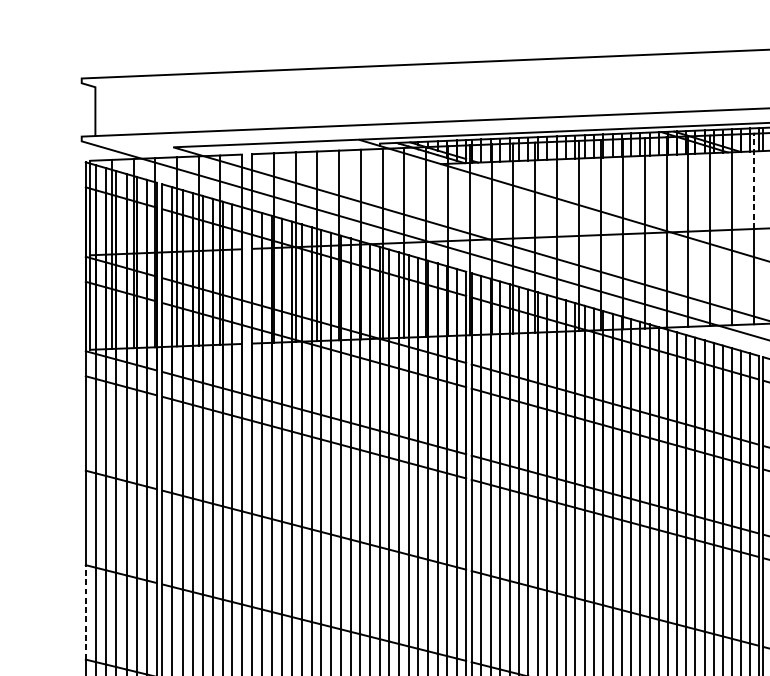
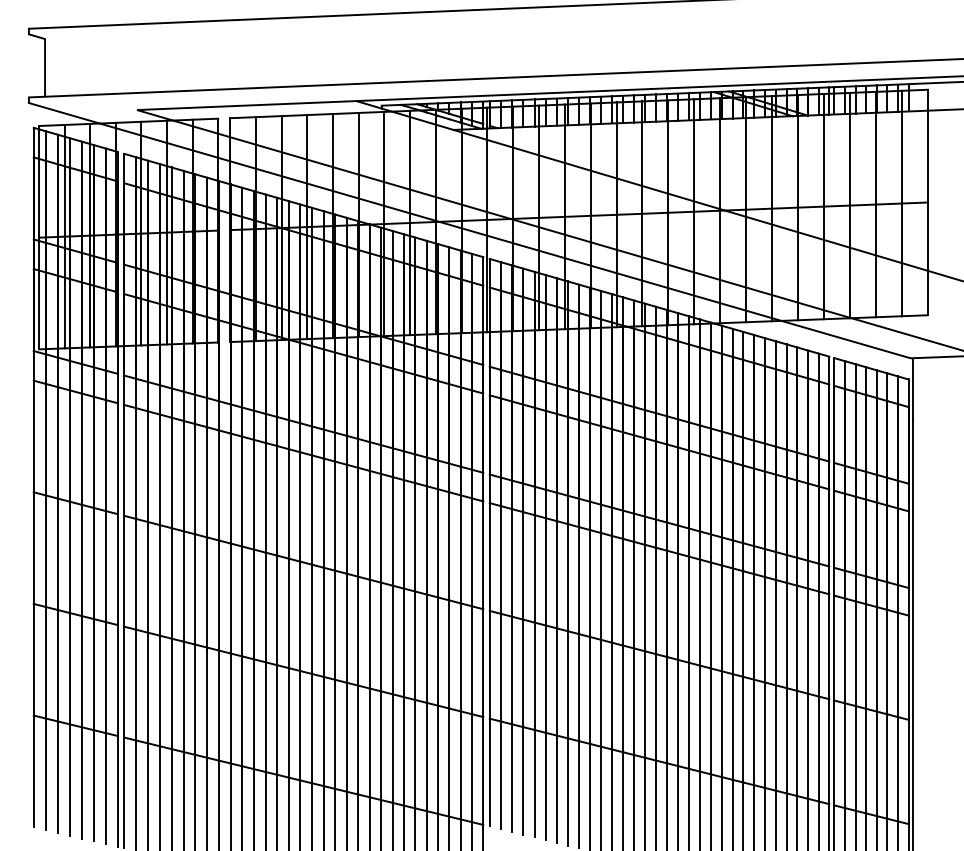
line: (754, 180) -> (823, 149), dashed -> solid
line: (85, 612) -> (33, 659), dashed -> solid

